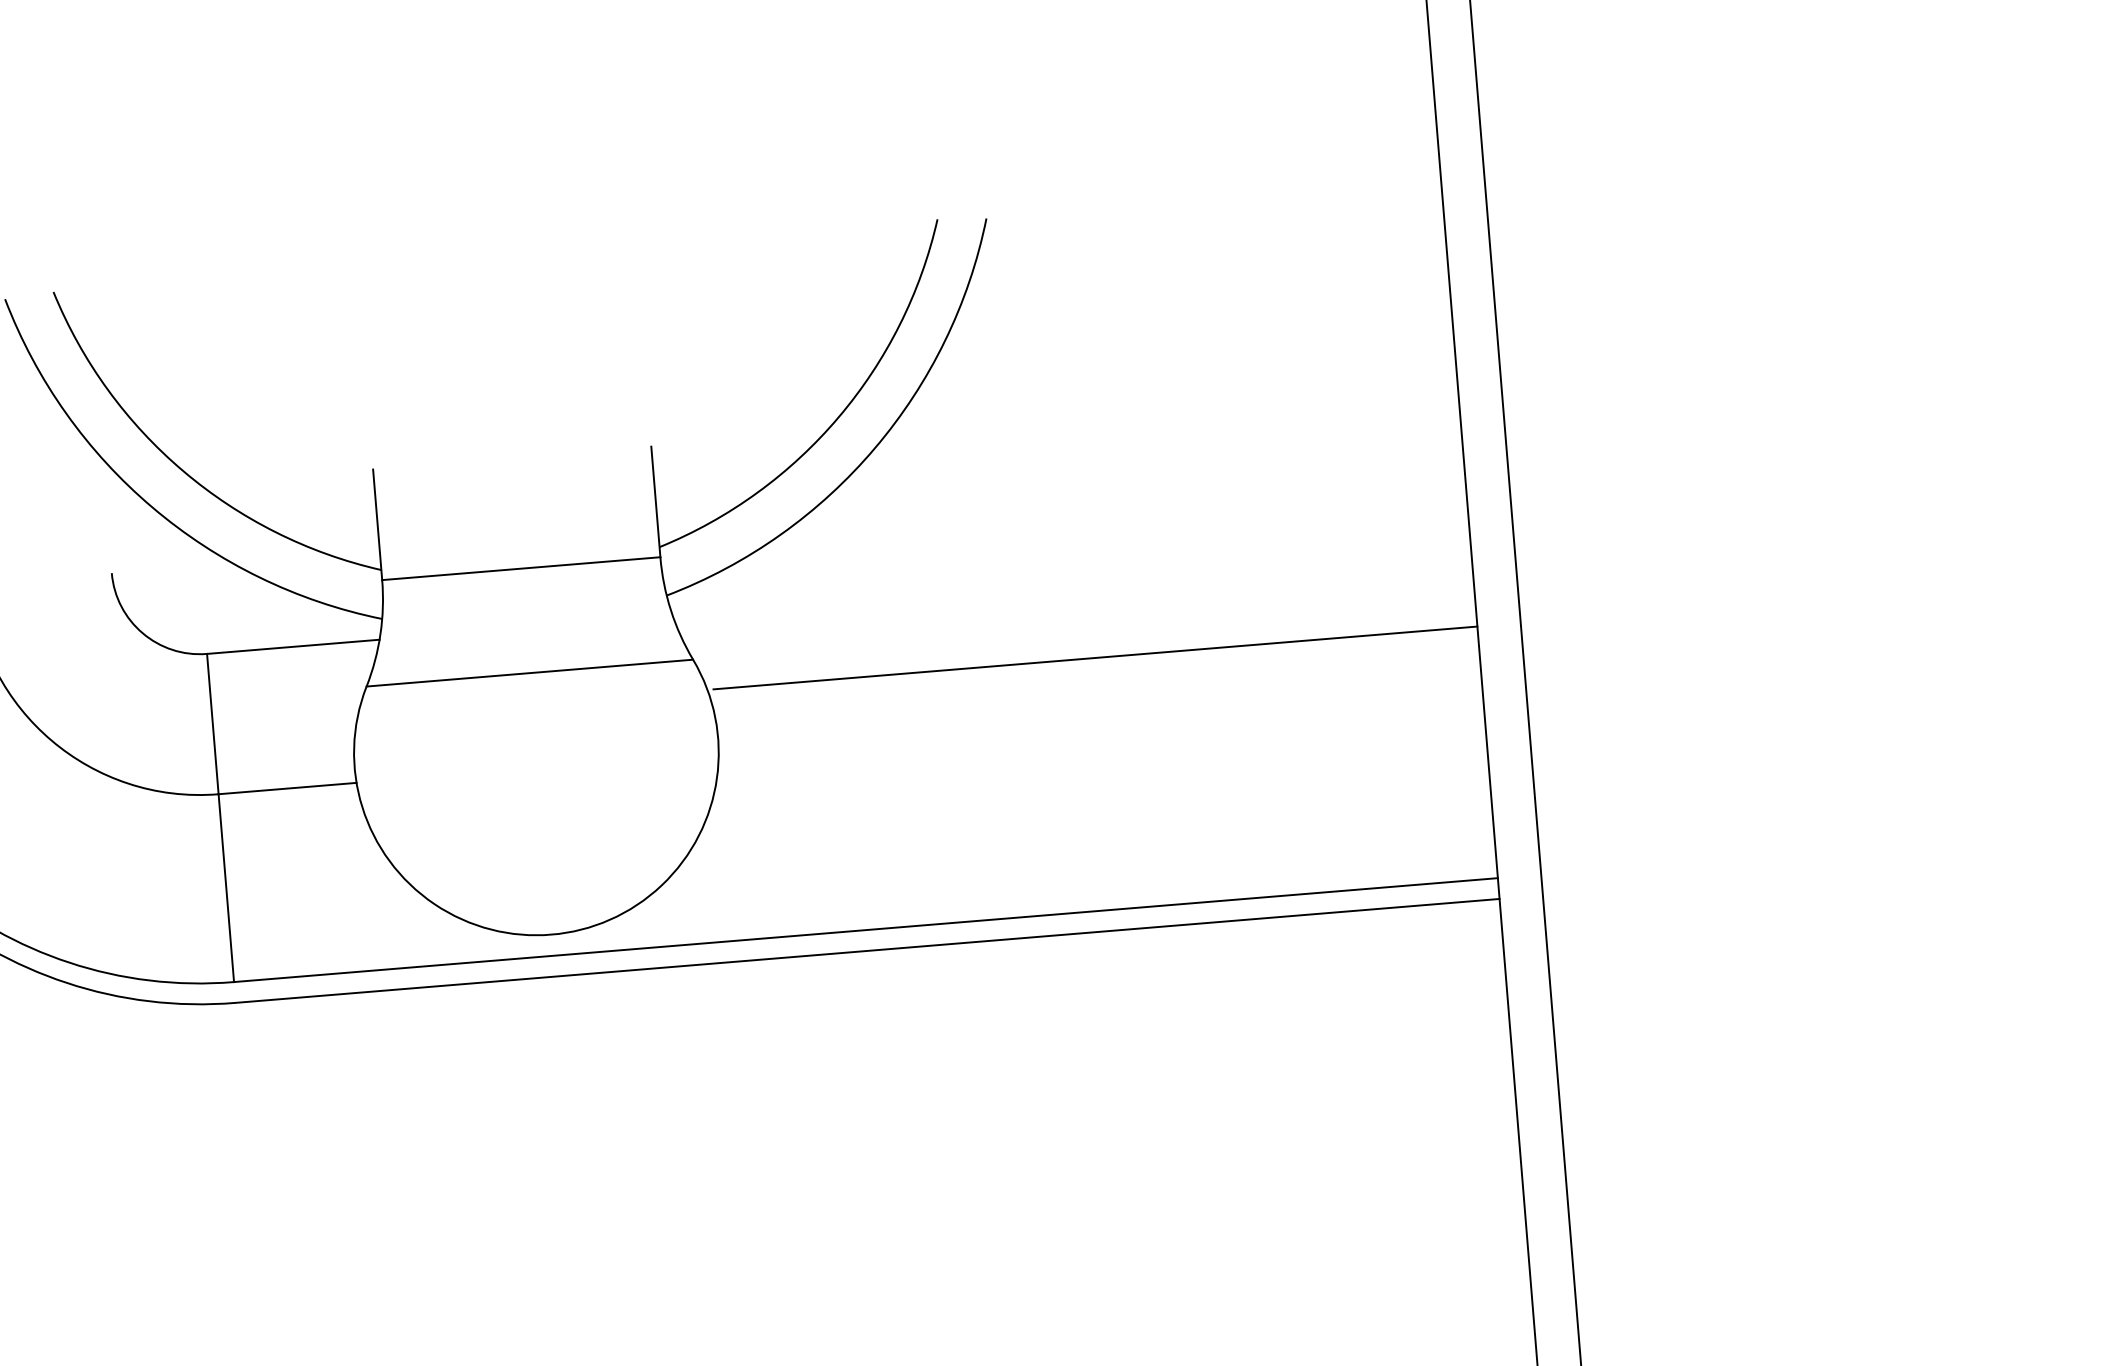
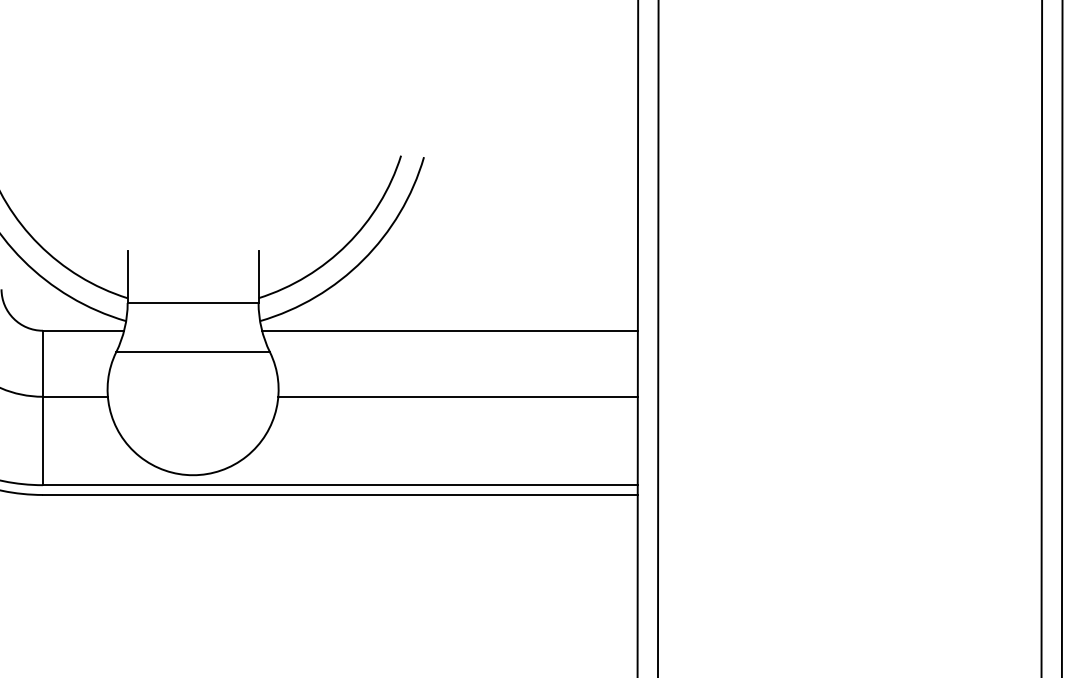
line: (1070, 582) -> (449, 330), added
line: (1094, 657) -> (457, 396), moved

